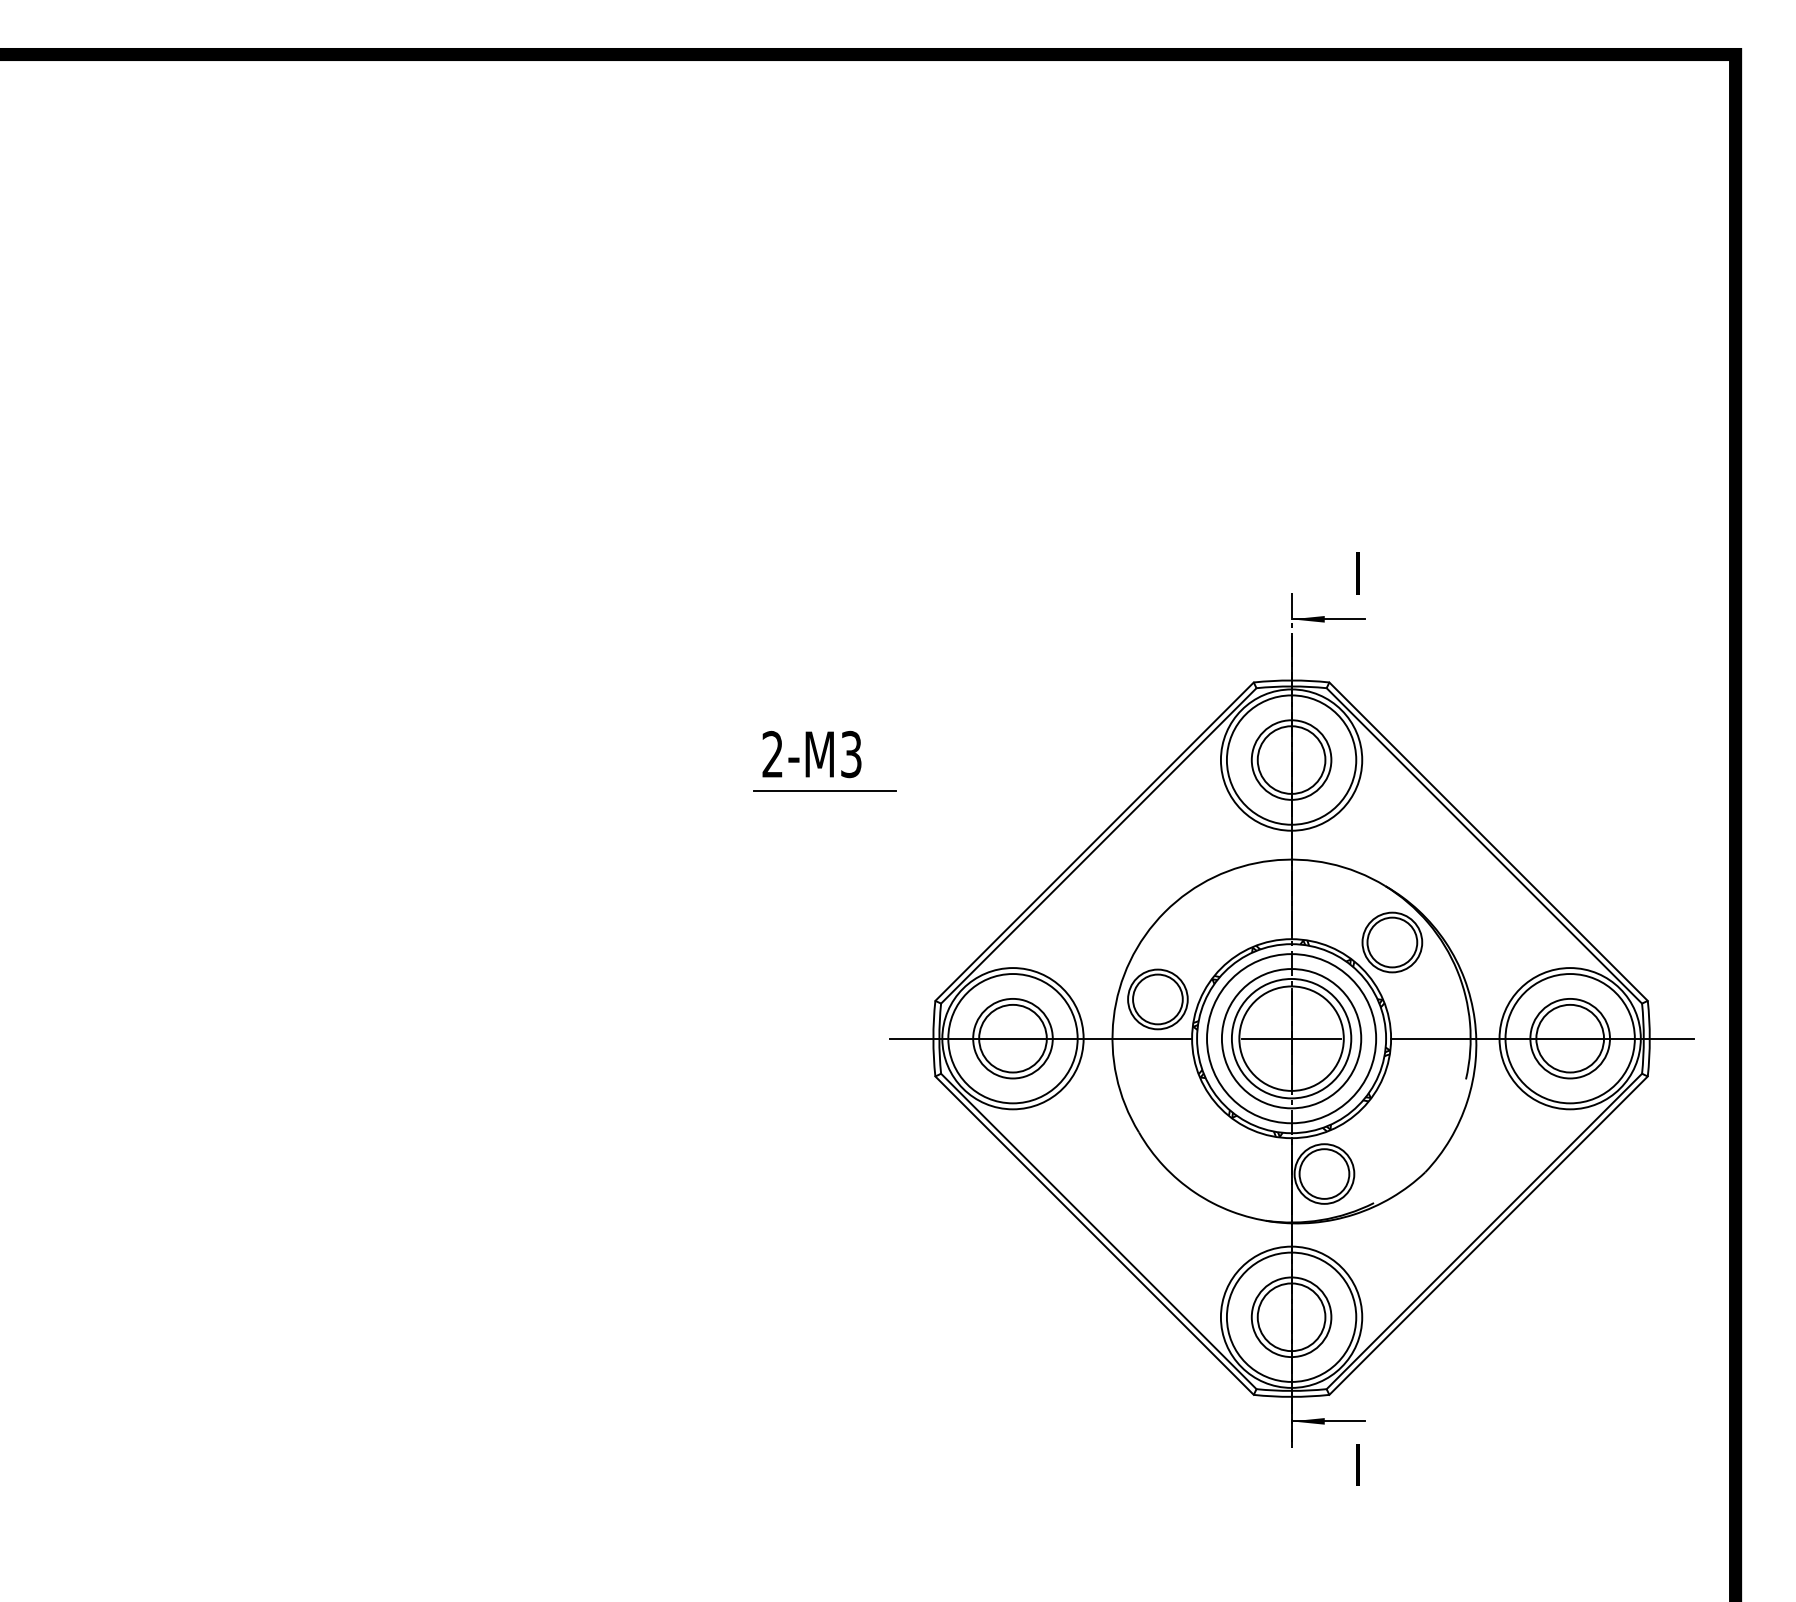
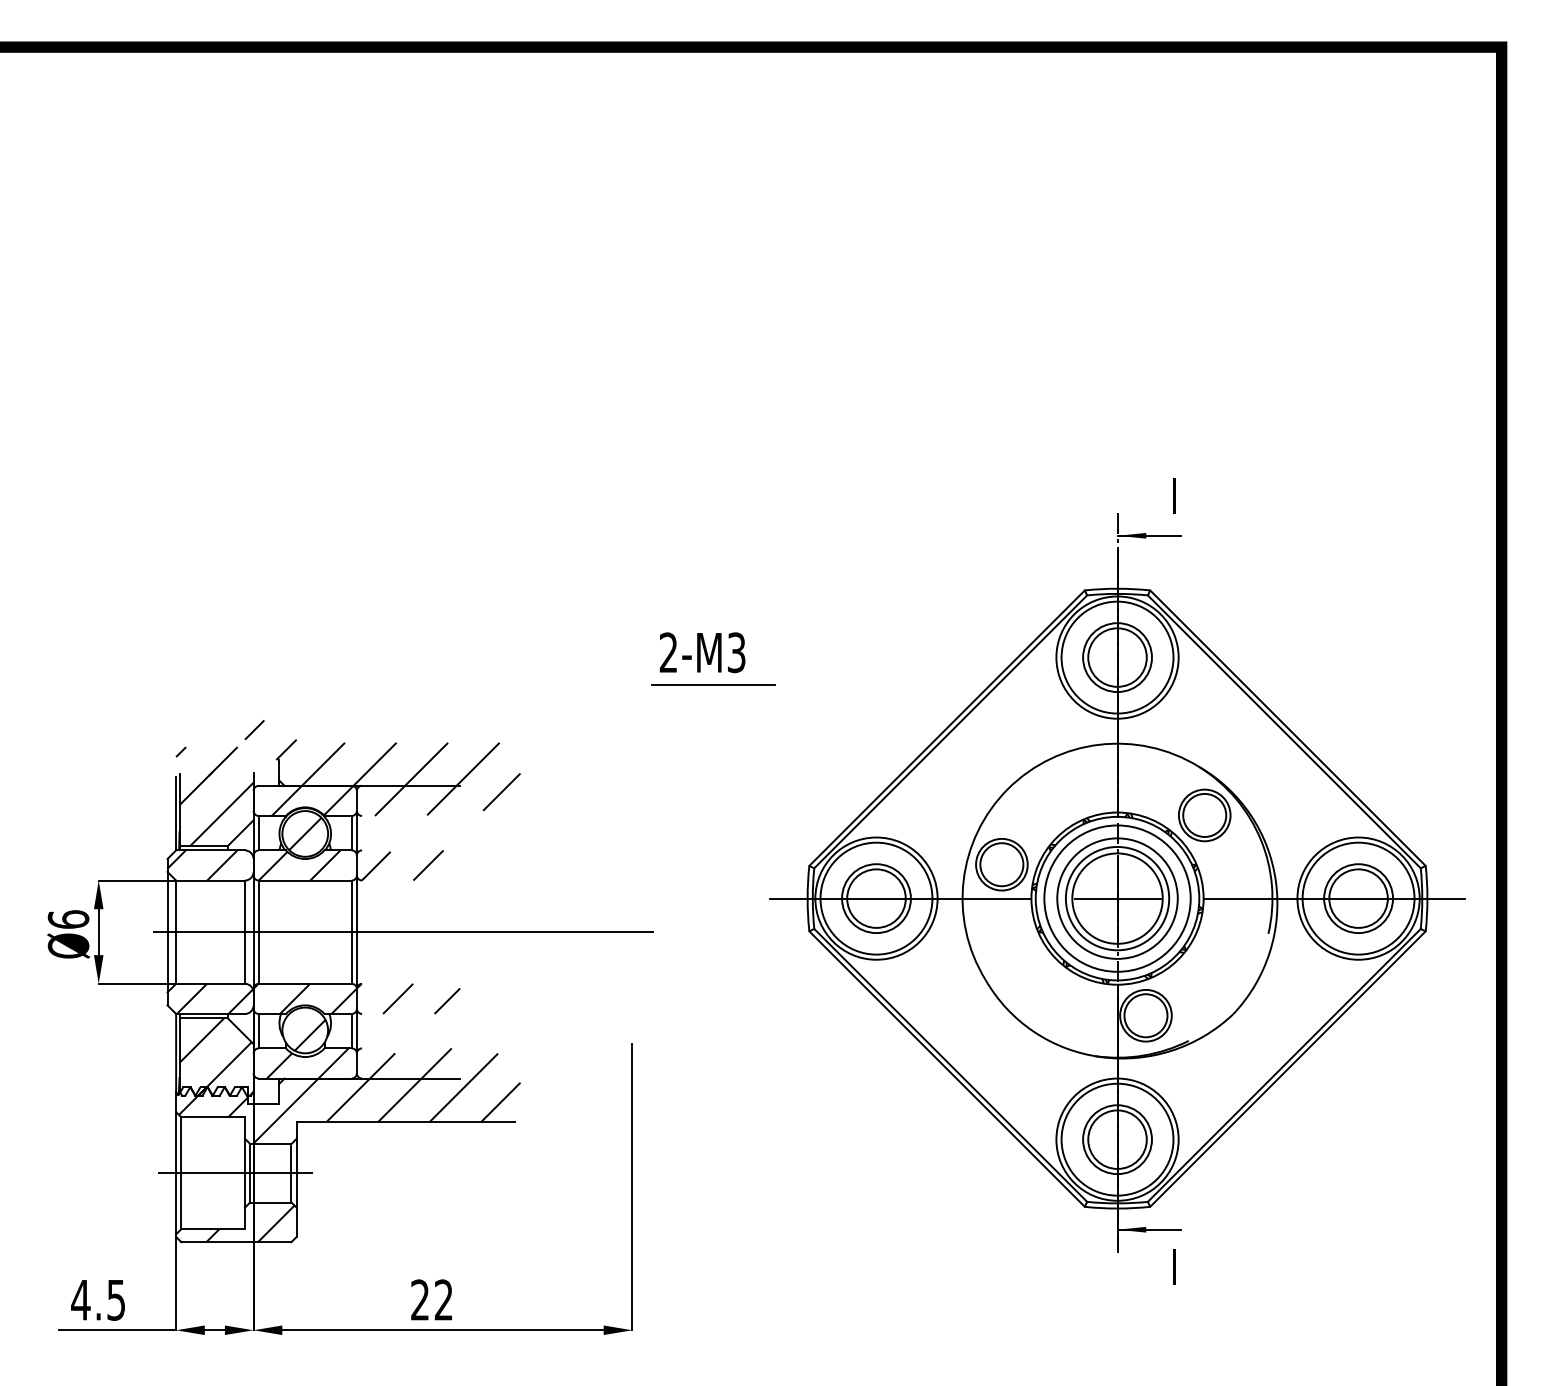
part: (404, 1187) -> (350, 1027), added

